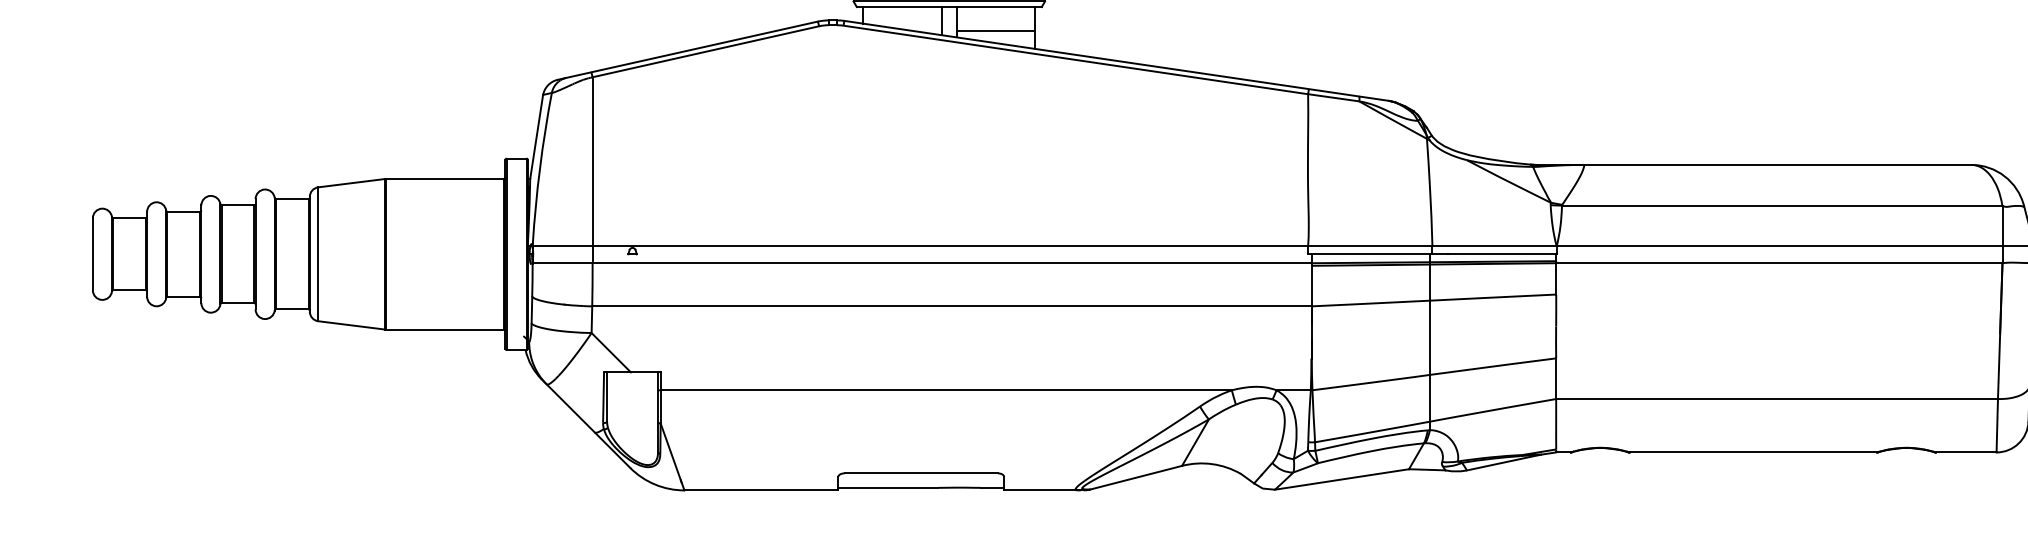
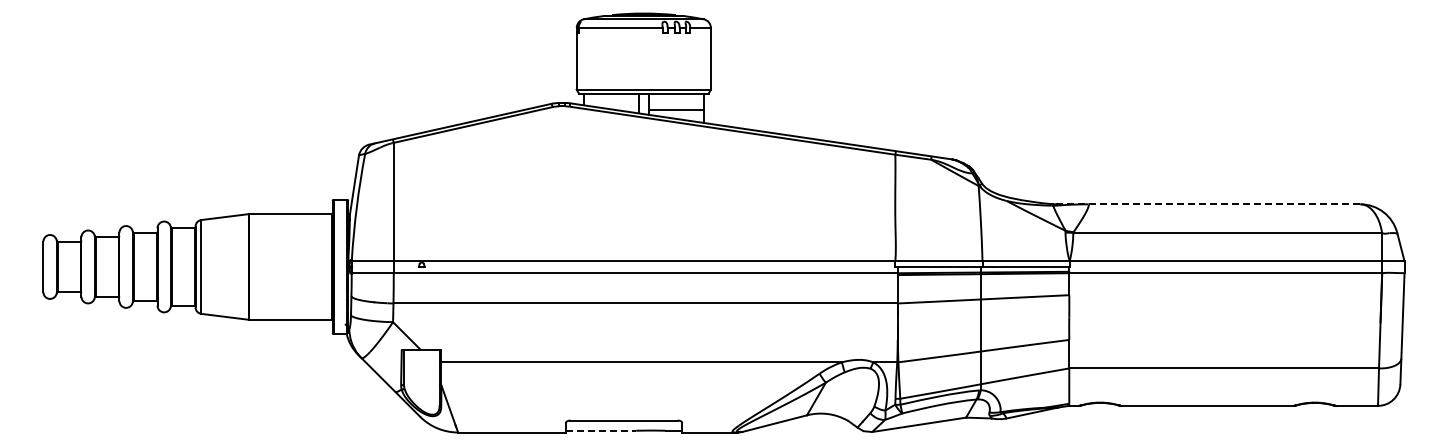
line: (1750, 165) -> (1205, 204), solid -> dashed
line: (888, 487) -> (601, 430), solid -> dashed

